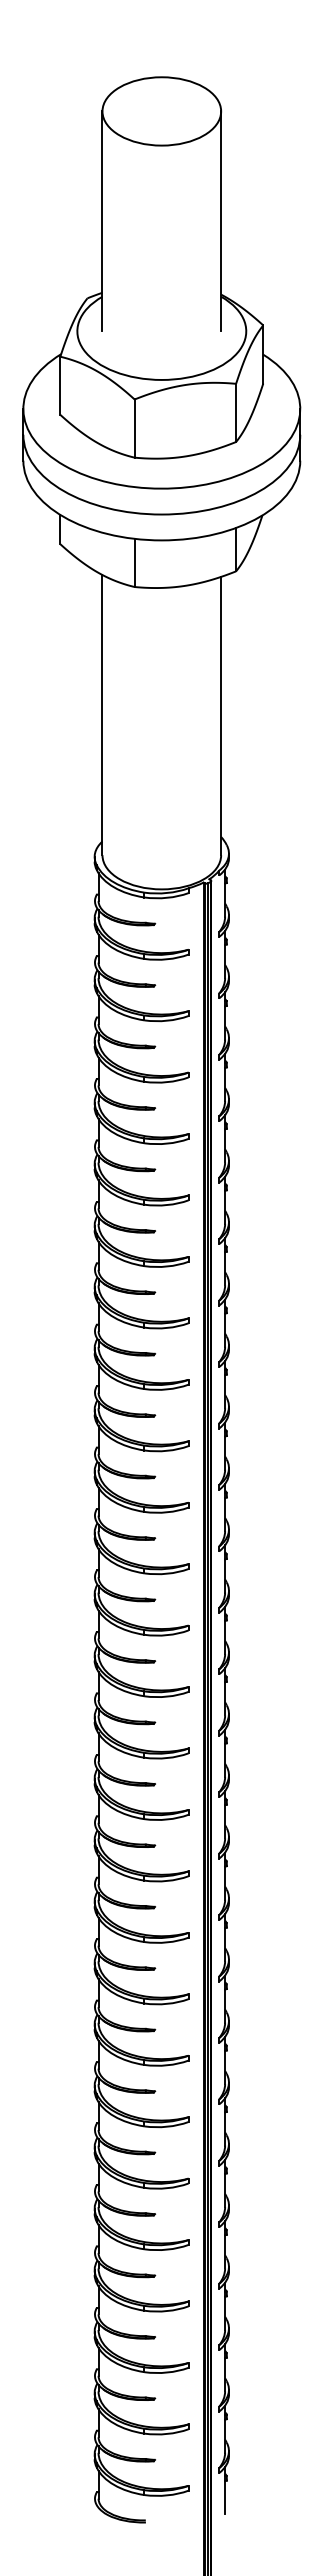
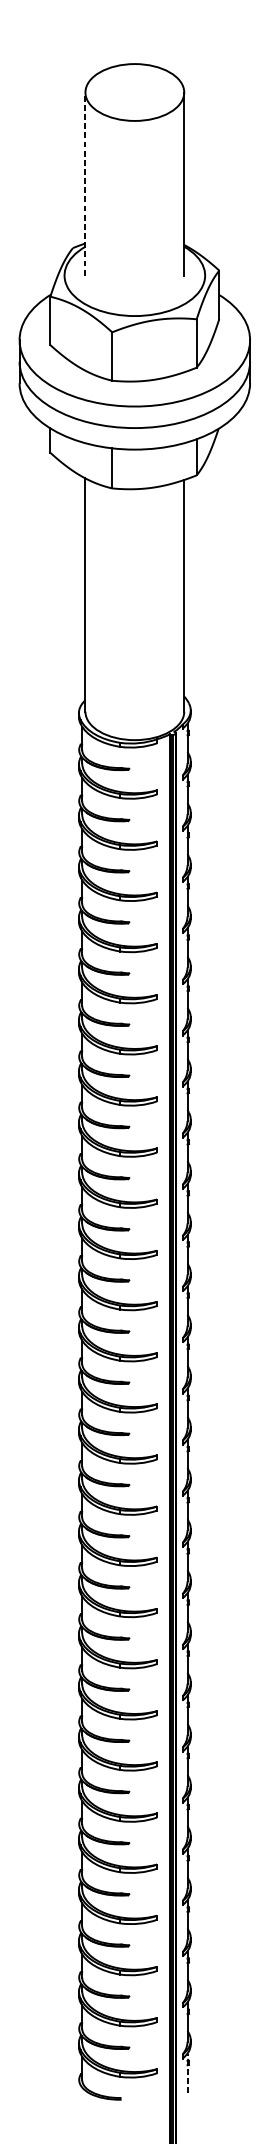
line: (102, 221) -> (85, 184), solid -> dashed
line: (225, 2490) -> (187, 2073), solid -> dashed

